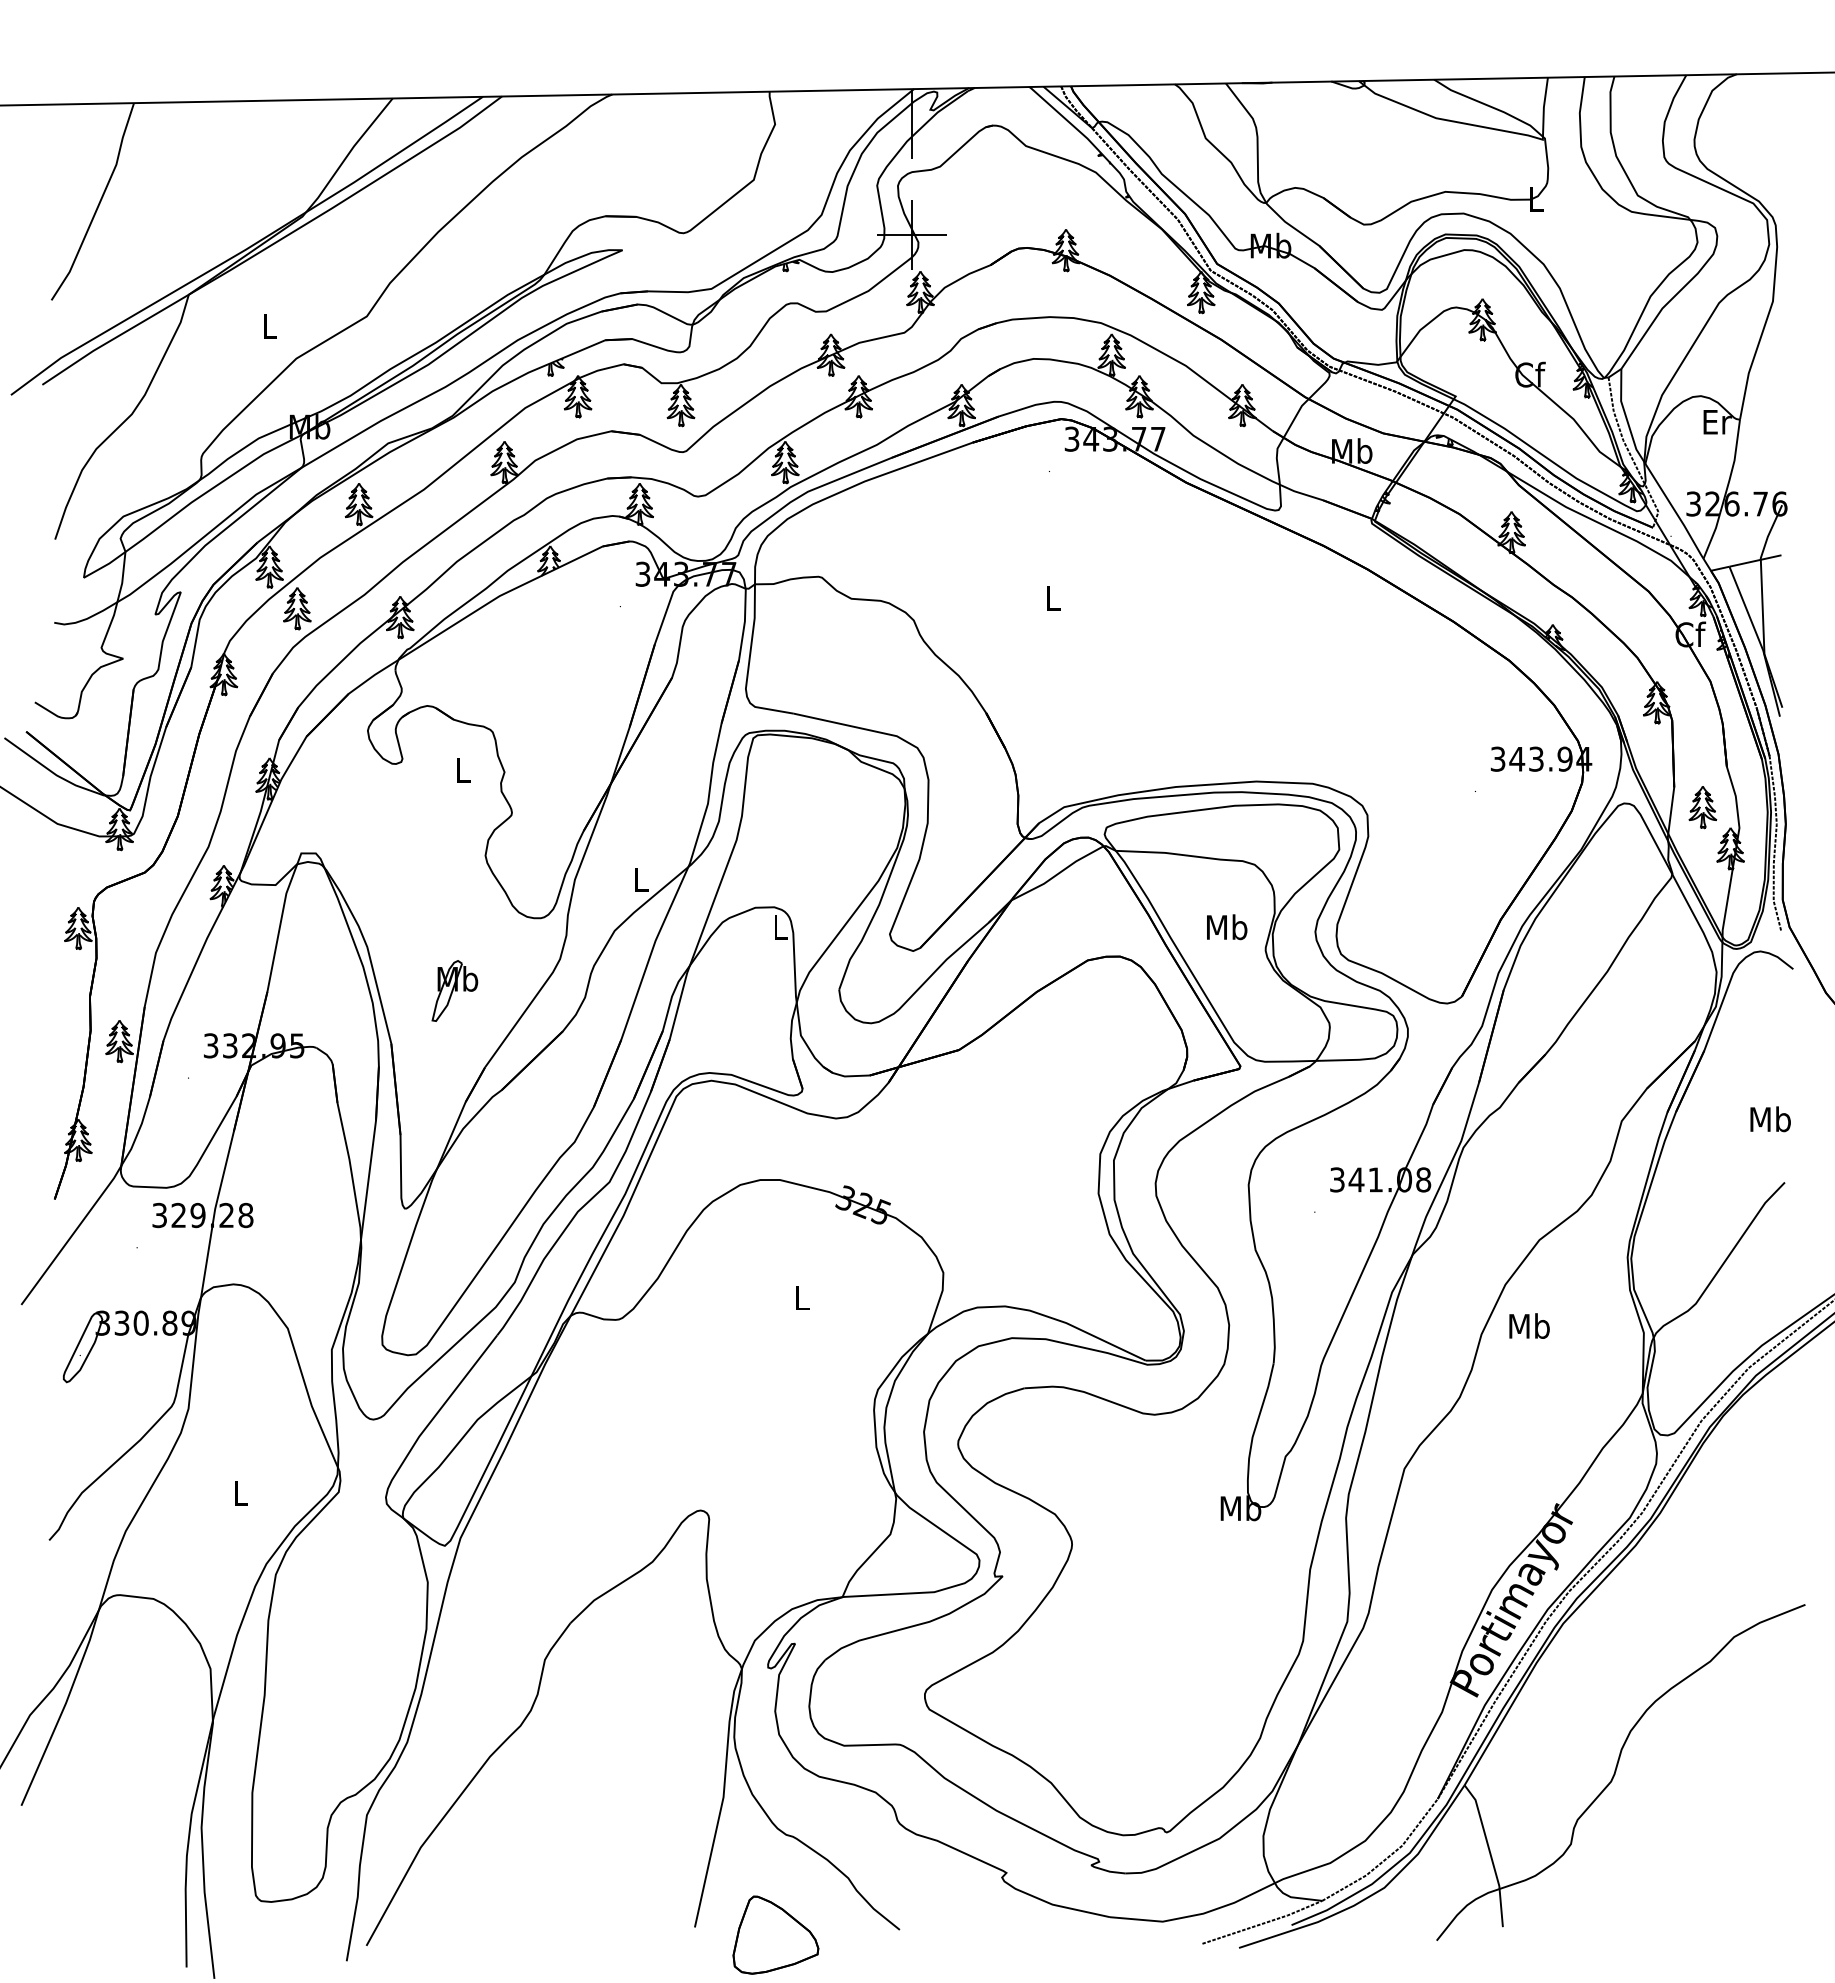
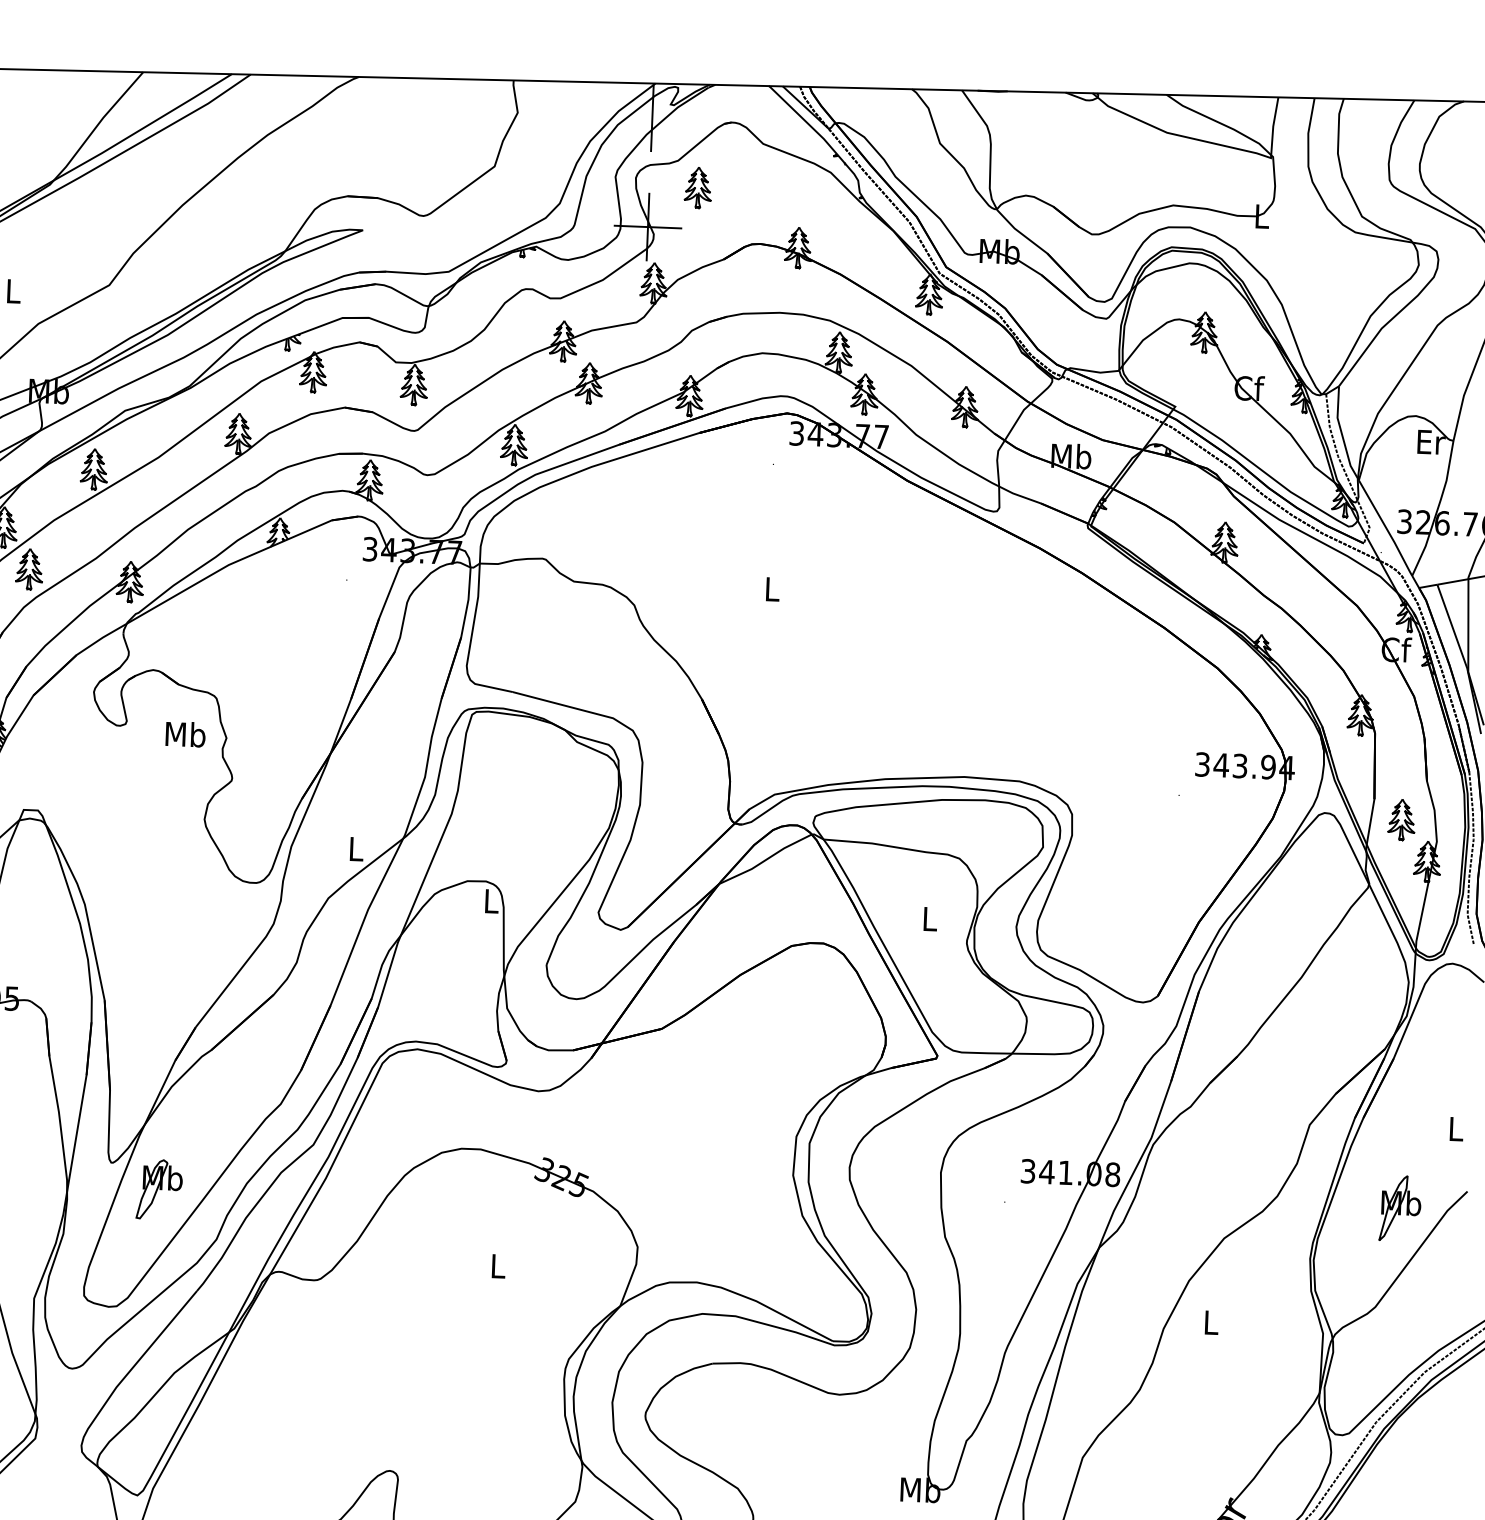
part: (961, 193) -> (698, 187), added
text: (462, 769) -> (185, 733), L -> Mb
text: (1227, 927) -> (930, 919), Mb -> L
part: (454, 990) -> (159, 1189), moved
text: (1770, 1119) -> (1455, 1129), Mb -> L
part: (1717, 1202) -> (1400, 1208), added
text: (1529, 1325) -> (1211, 1321), Mb -> L

